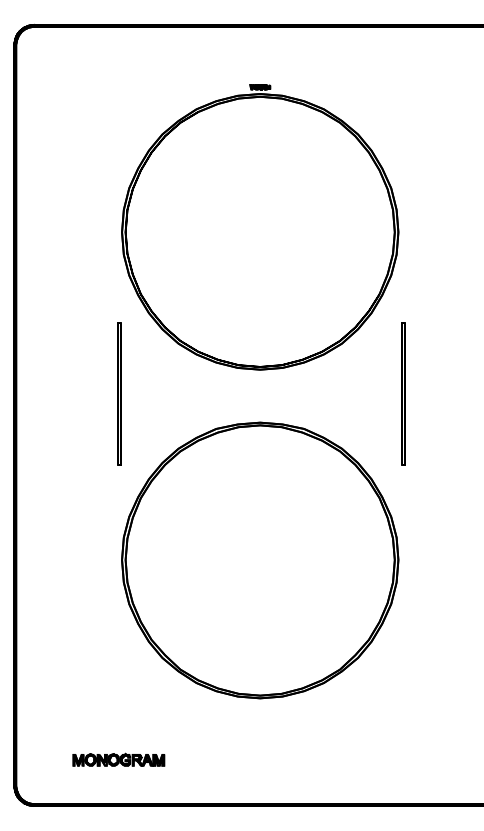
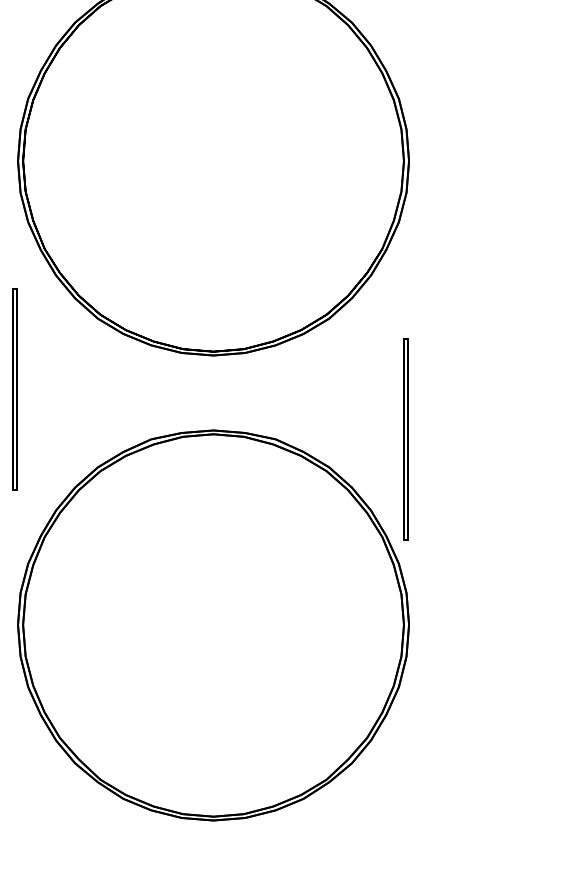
line: (402, 393) -> (404, 438), moved

